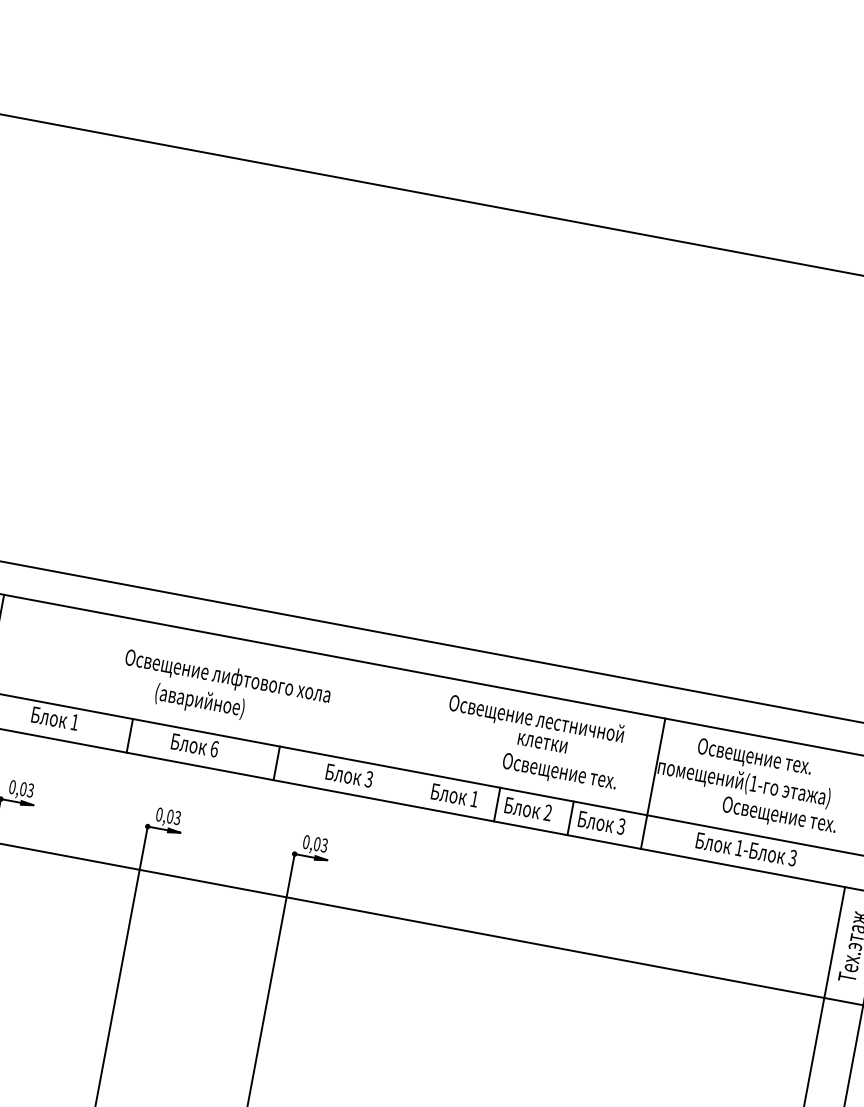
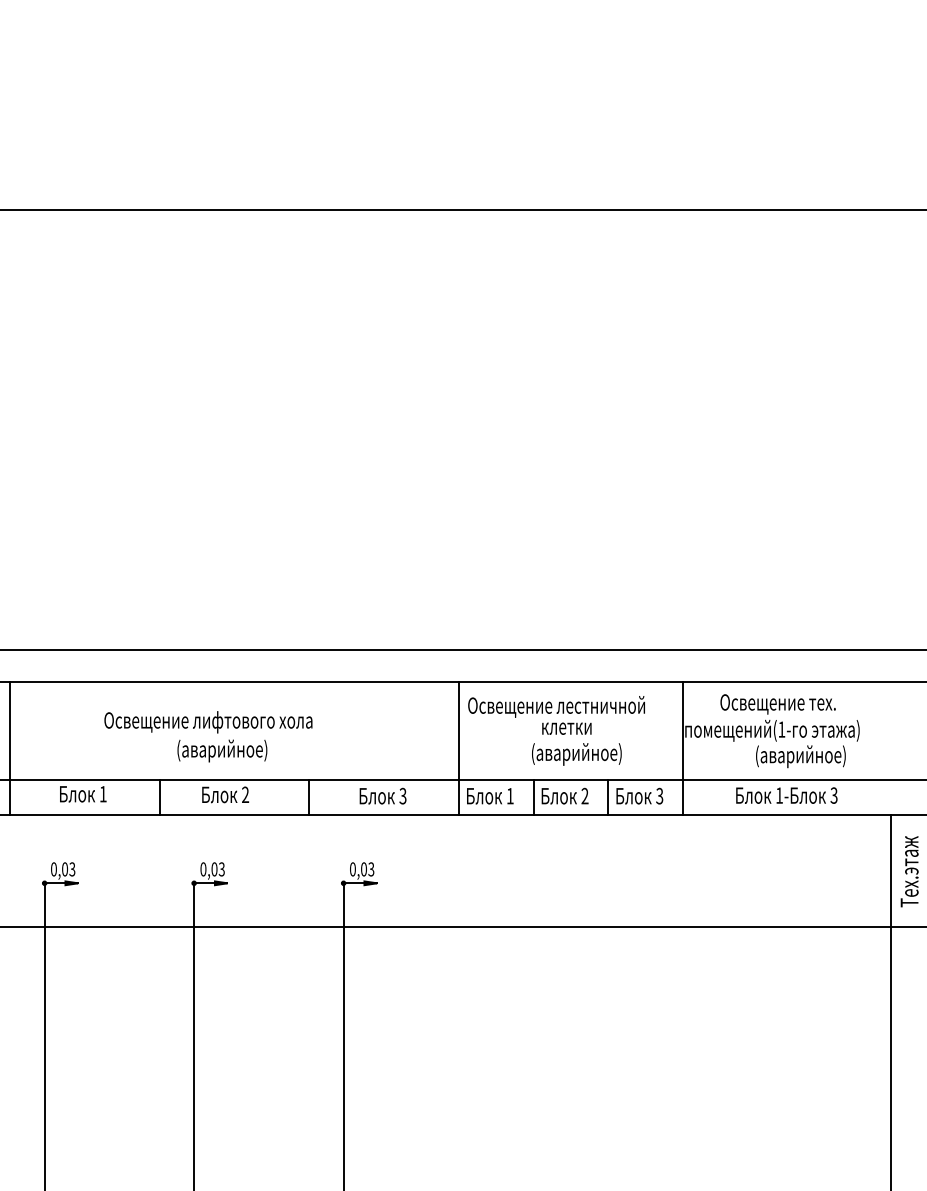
text: (227, 677) -> (208, 722), moved
line: (432, 741) -> (458, 747), added
text: (214, 748) -> (245, 794), 6 -> 2
text: (559, 772) -> (588, 754), Освещение тех. -> (аварийное)
text: (778, 815) -> (812, 756), Освещение тех. -> (аварийное)

